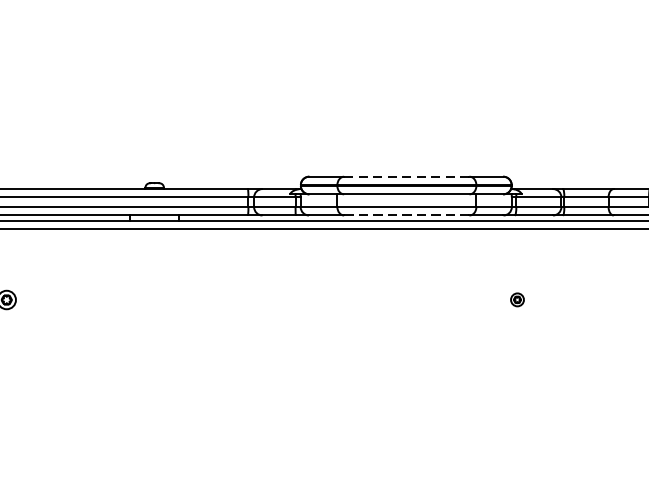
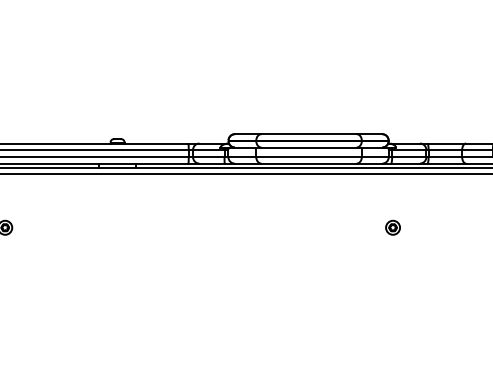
line: (406, 177) -> (308, 134), dashed -> solid
line: (406, 215) -> (308, 163), dashed -> solid
part: (516, 299) -> (392, 227), size x1.43

